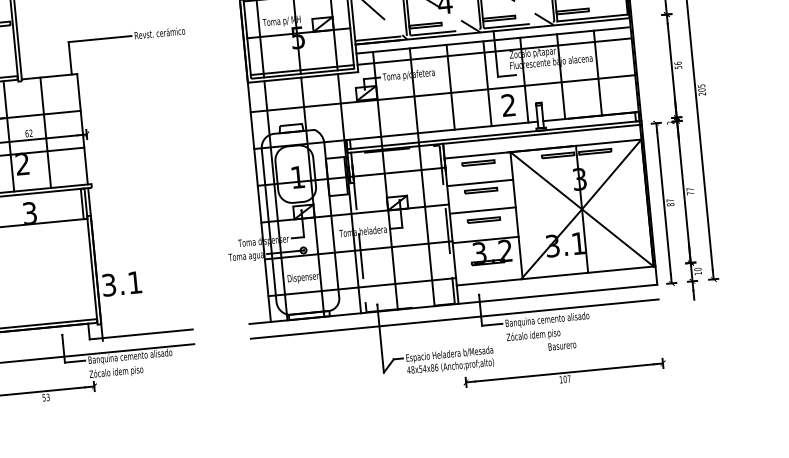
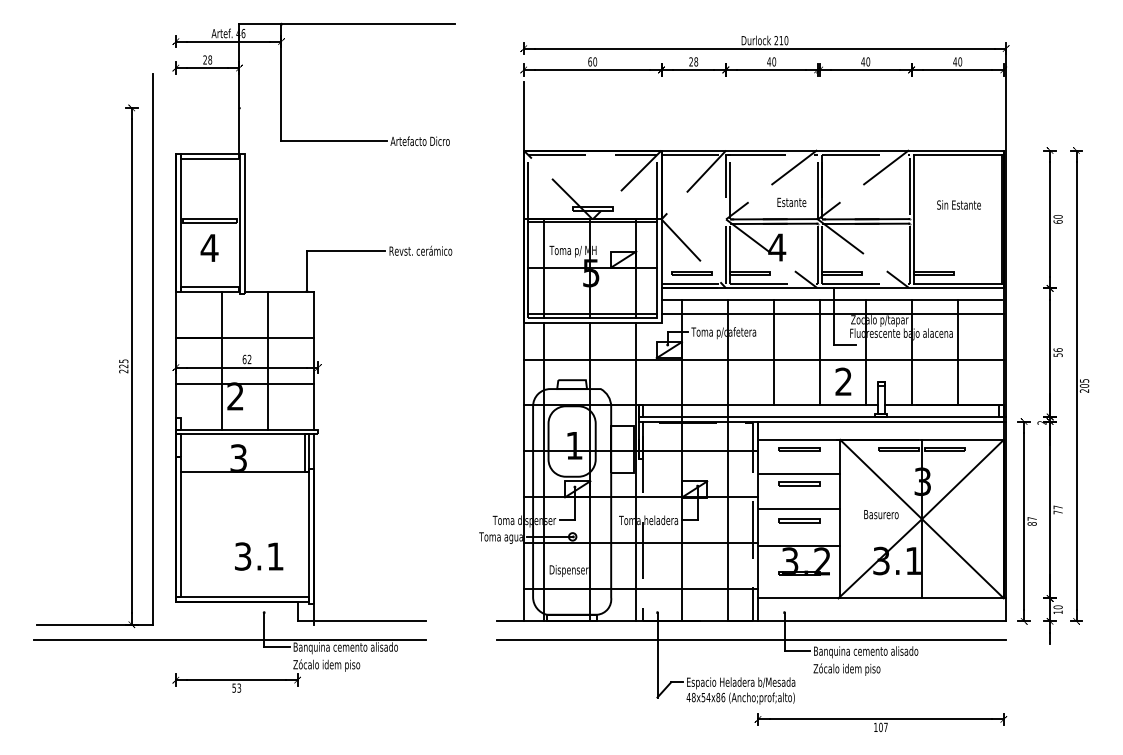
line: (378, 29) -> (691, 272), added
text: (122, 283) -> (259, 556), moved
text: (562, 345) -> (881, 514), moved

